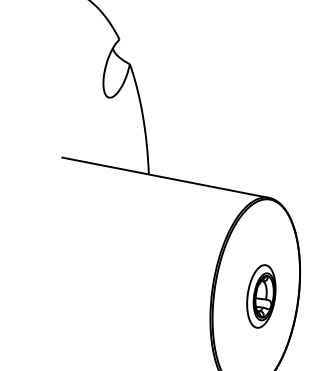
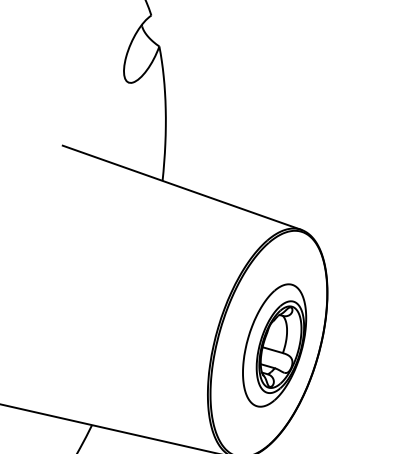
part: (261, 296) -> (274, 345), size x1.67

